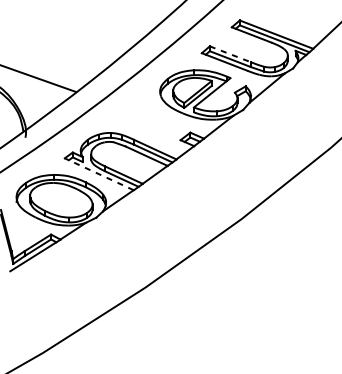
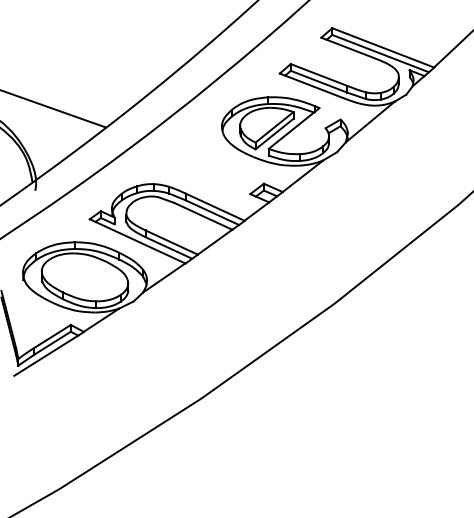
line: (230, 54) -> (319, 75), dashed -> solid
line: (99, 174) -> (137, 241), dashed -> solid

